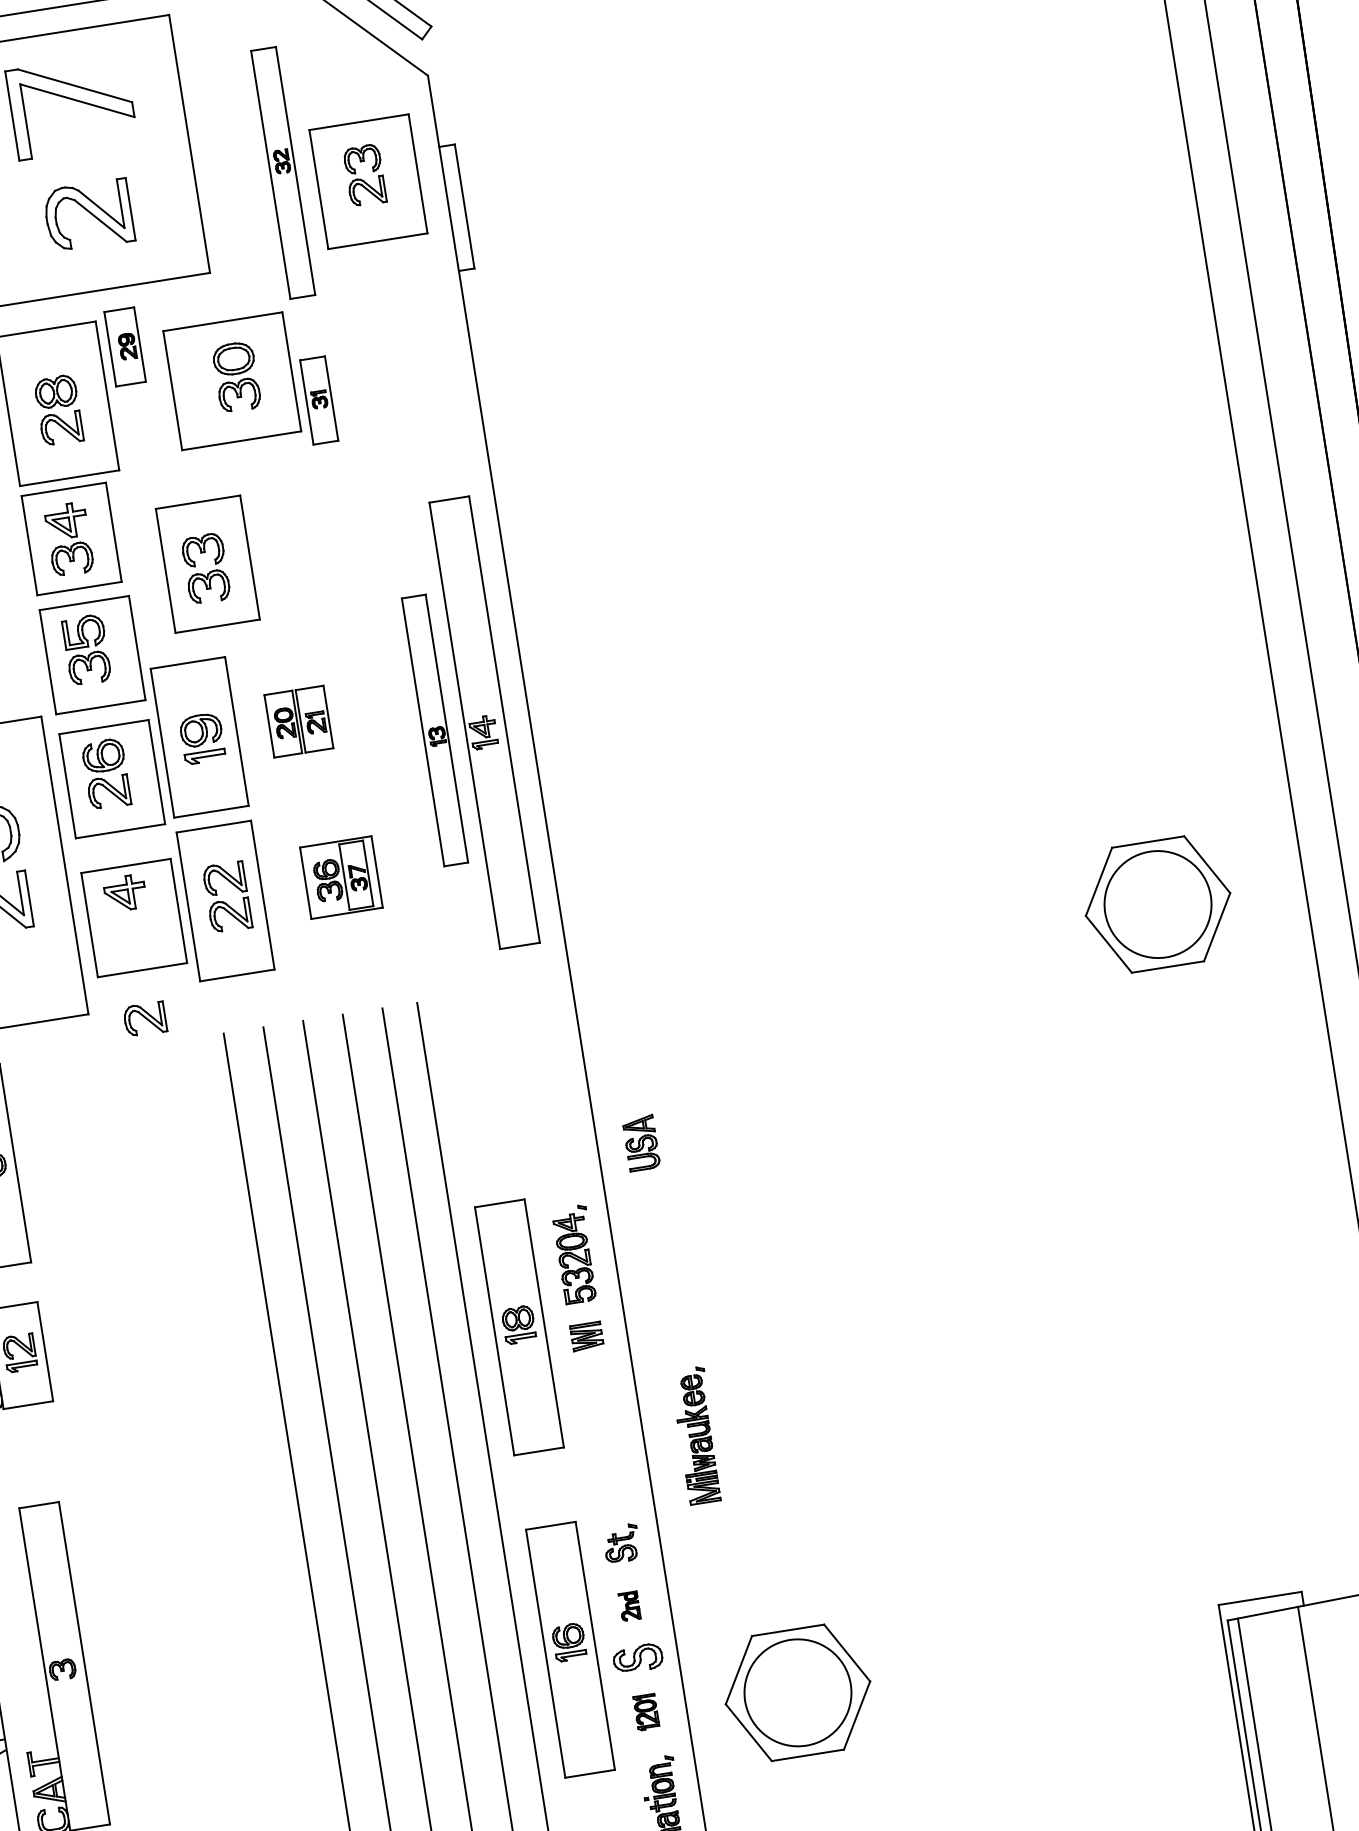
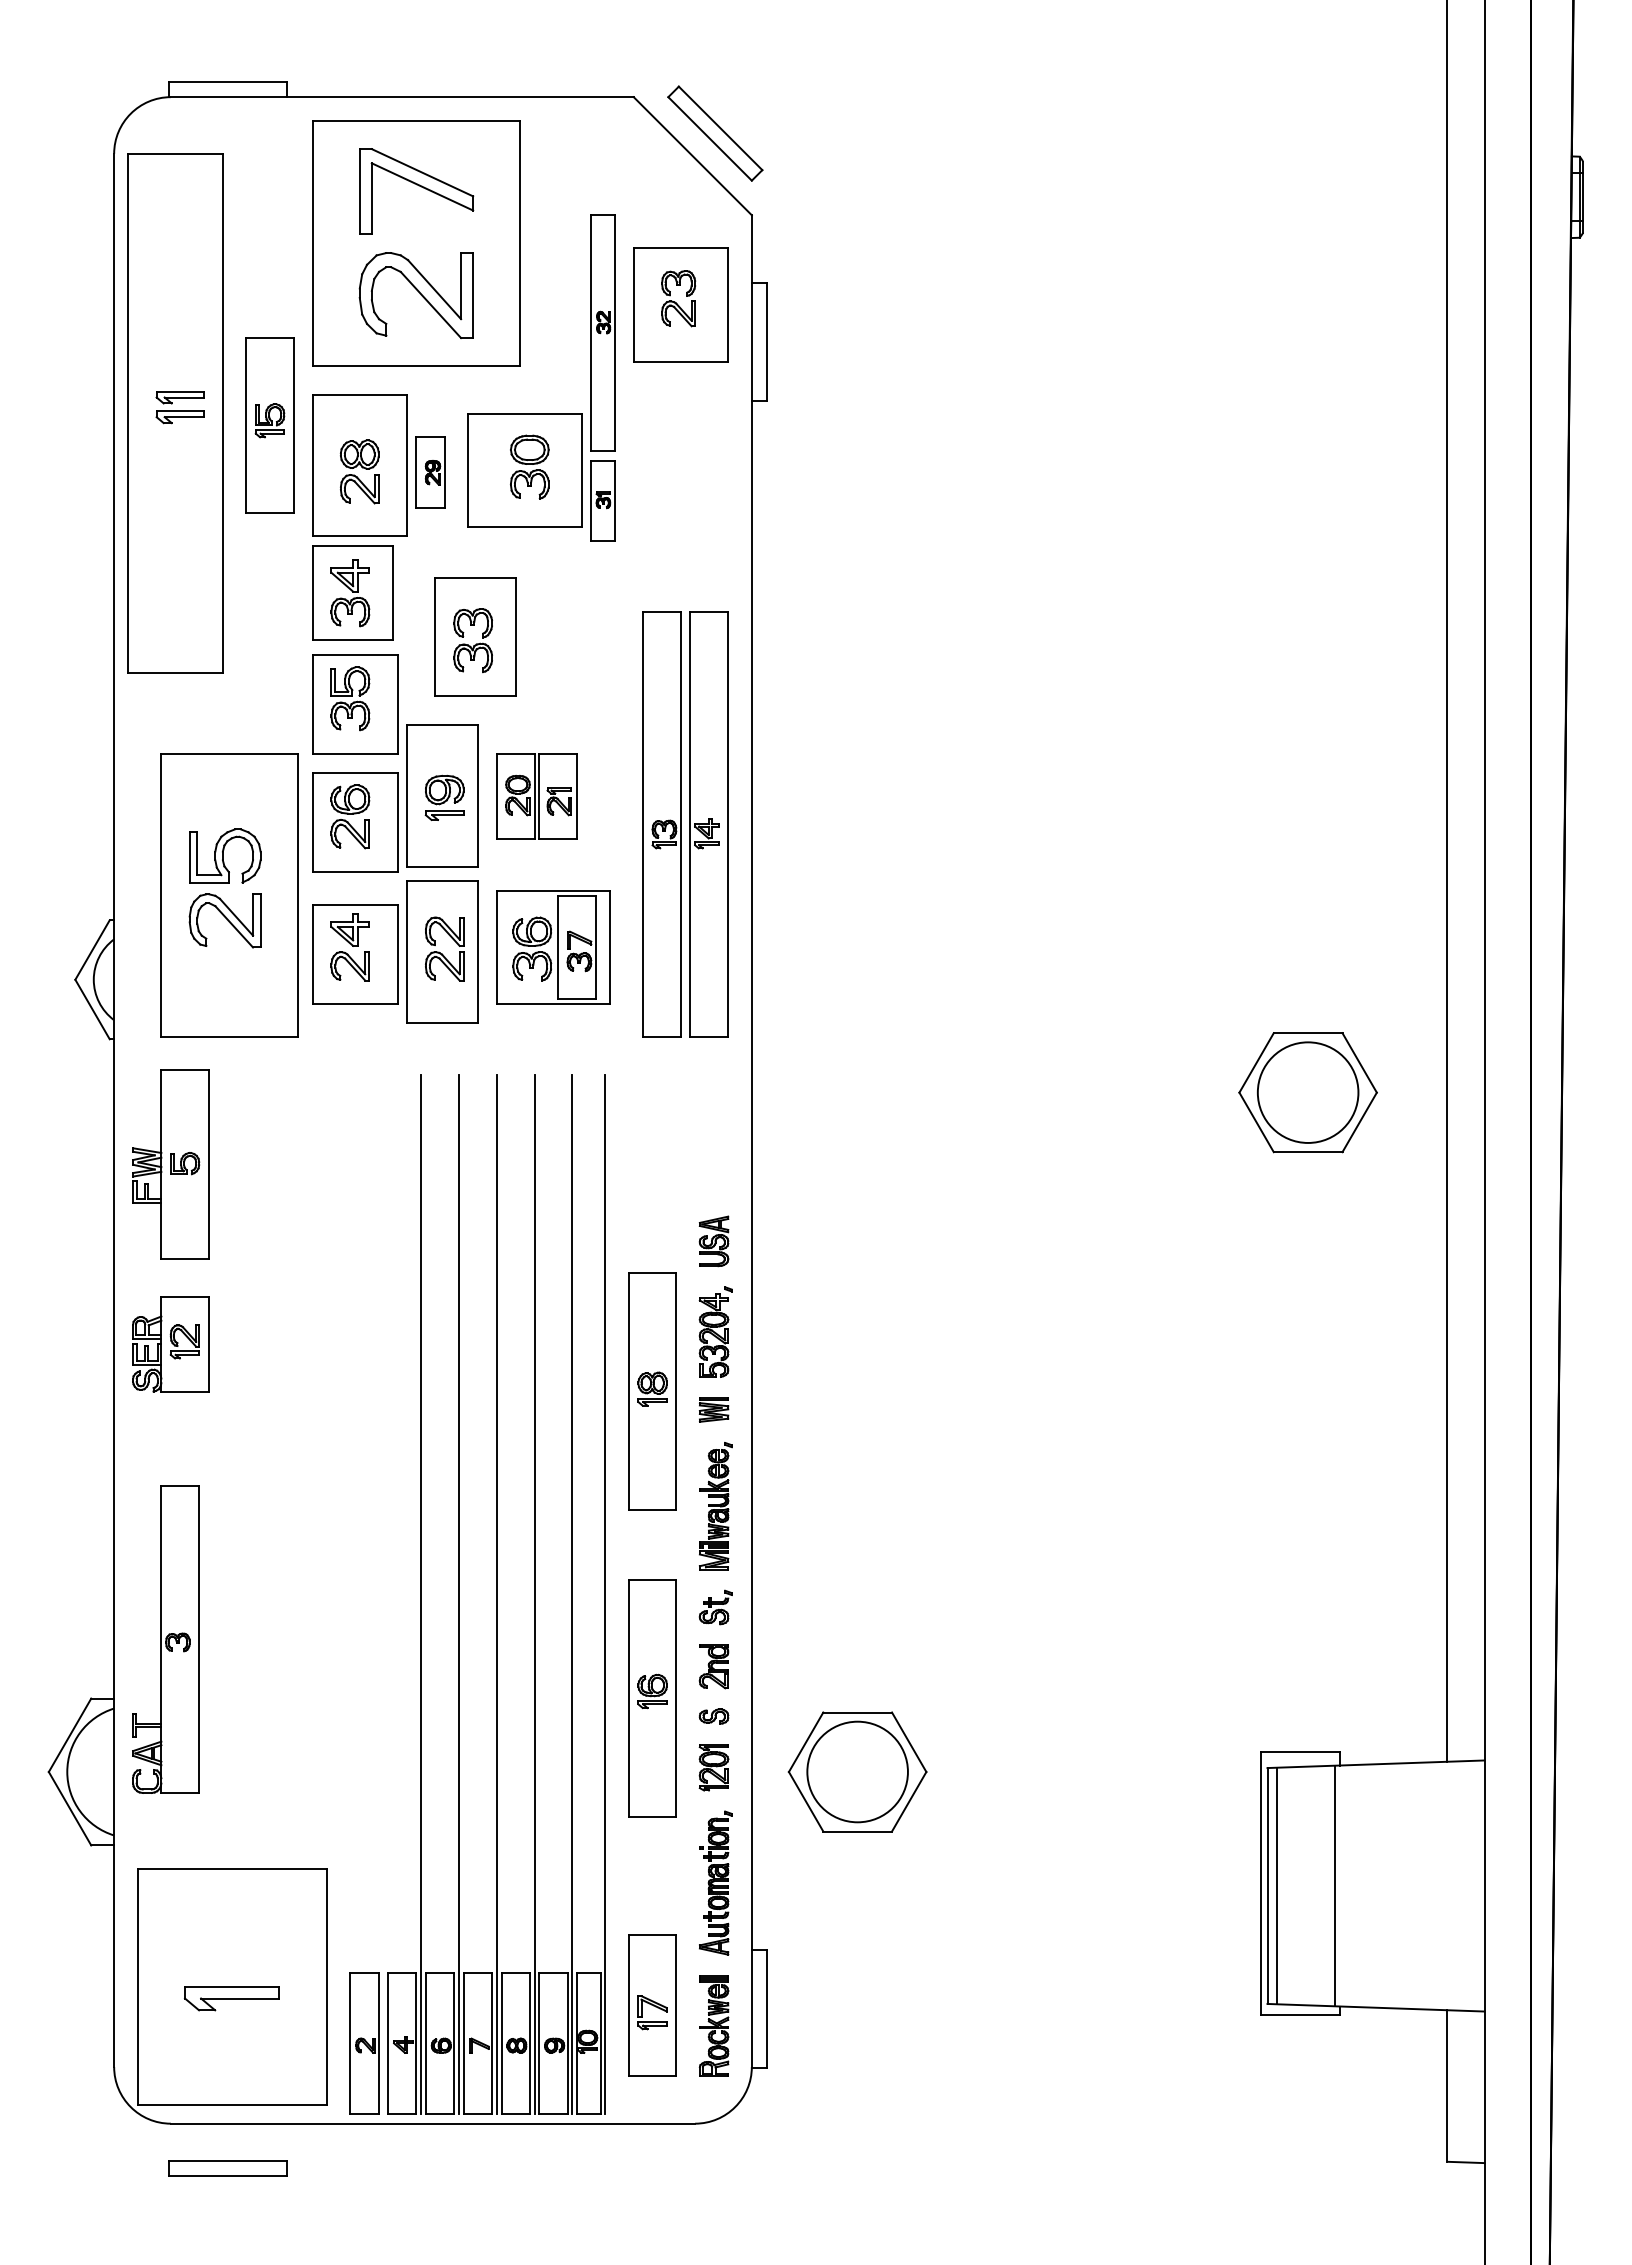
part: (282, 172) -> (602, 332), moved
part: (88, 215) -> (415, 295), size x1.43
part: (124, 346) -> (430, 472), moved
part: (298, 721) -> (536, 796), size x1.43
part: (434, 730) -> (661, 824), size x1.67
part: (341, 877) -> (553, 947), size x1.67
part: (144, 1019) -> (349, 966), moved
part: (640, 1143) -> (713, 1241), moved
part: (696, 1435) -> (715, 1506), moved
part: (629, 1606) -> (713, 1666), size x1.67
part: (637, 1658) -> (713, 1716), size x0.62
part: (645, 1712) -> (713, 1767), size x1.43

